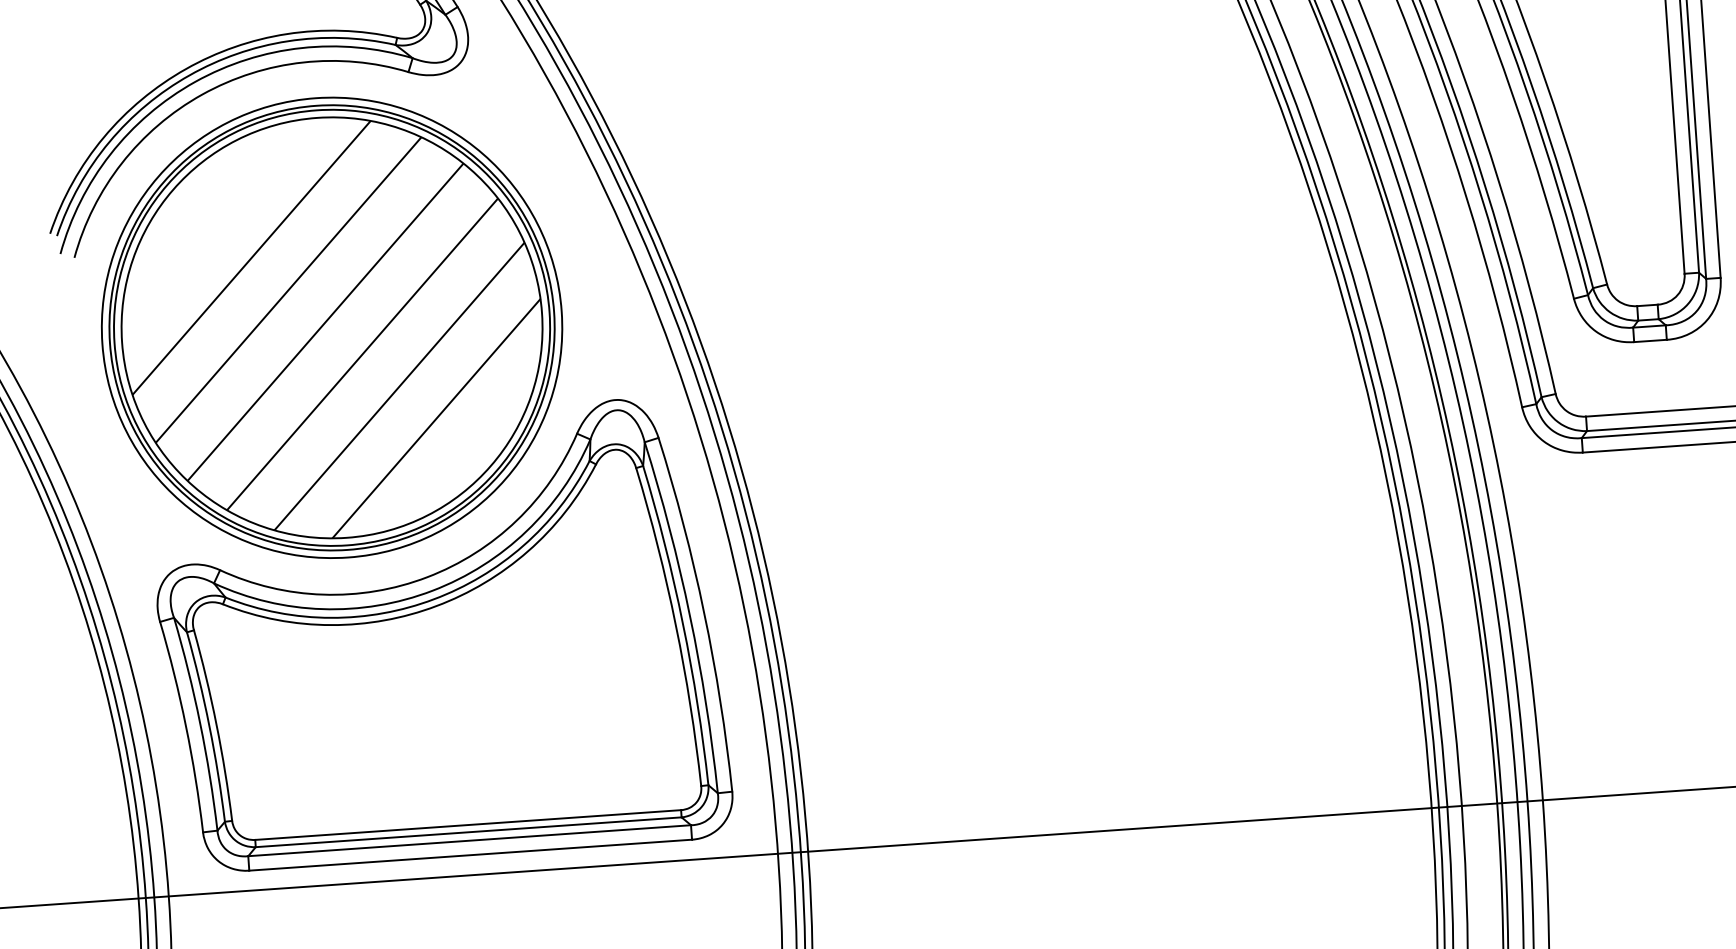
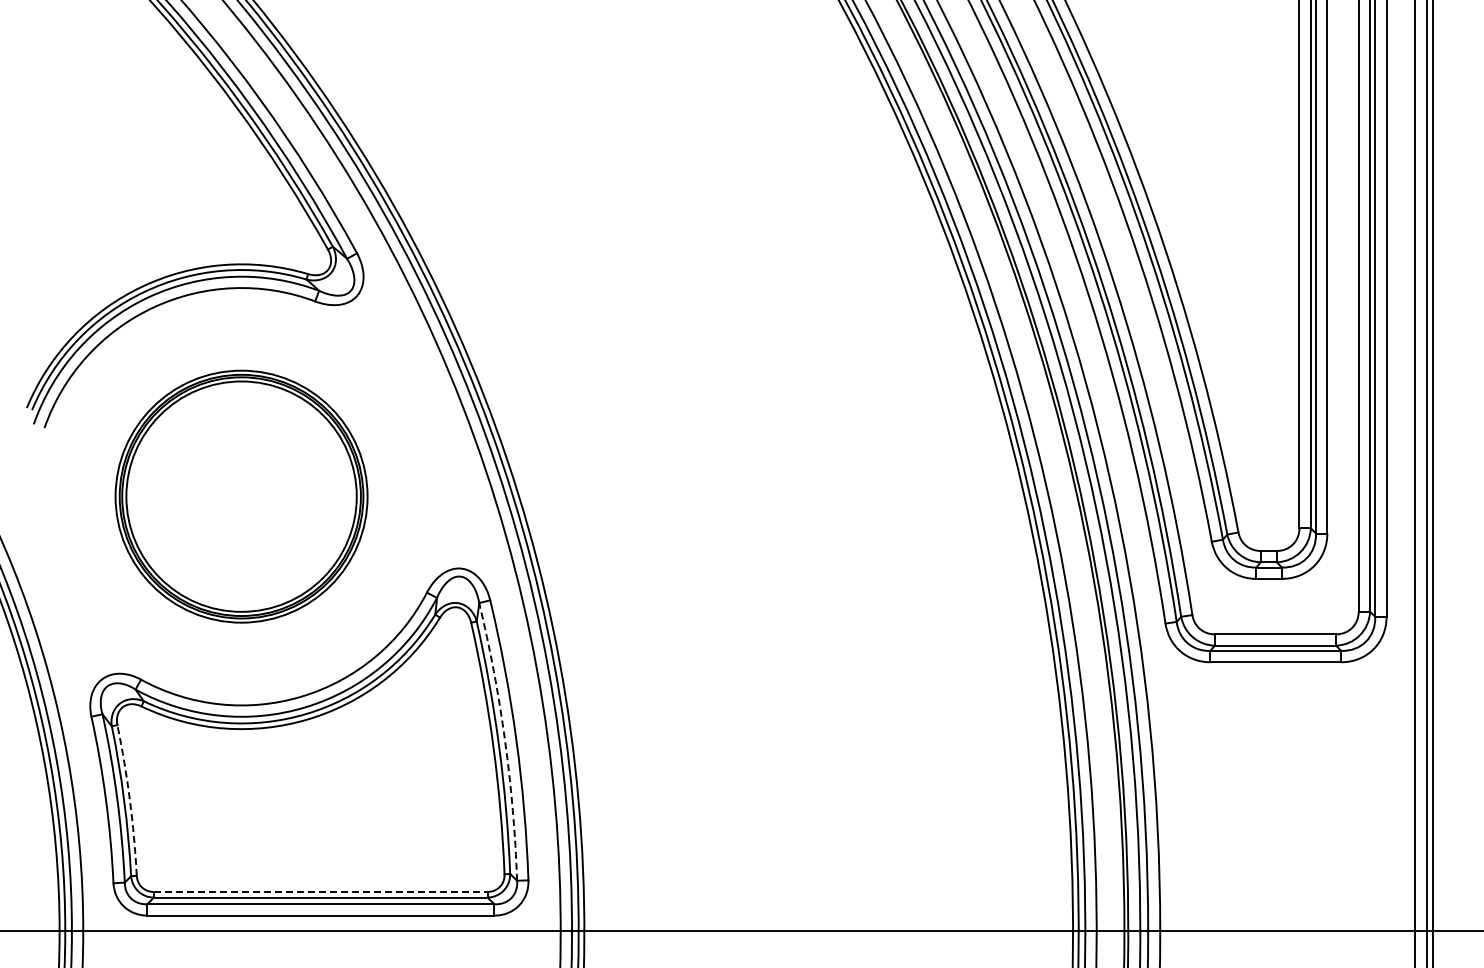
part: (331, 327) -> (241, 496), size x0.7
arc: (690, 615) -> (505, 740), solid -> dashed
arc: (216, 725) -> (129, 800), solid -> dashed
line: (467, 824) -> (320, 891), solid -> dashed

